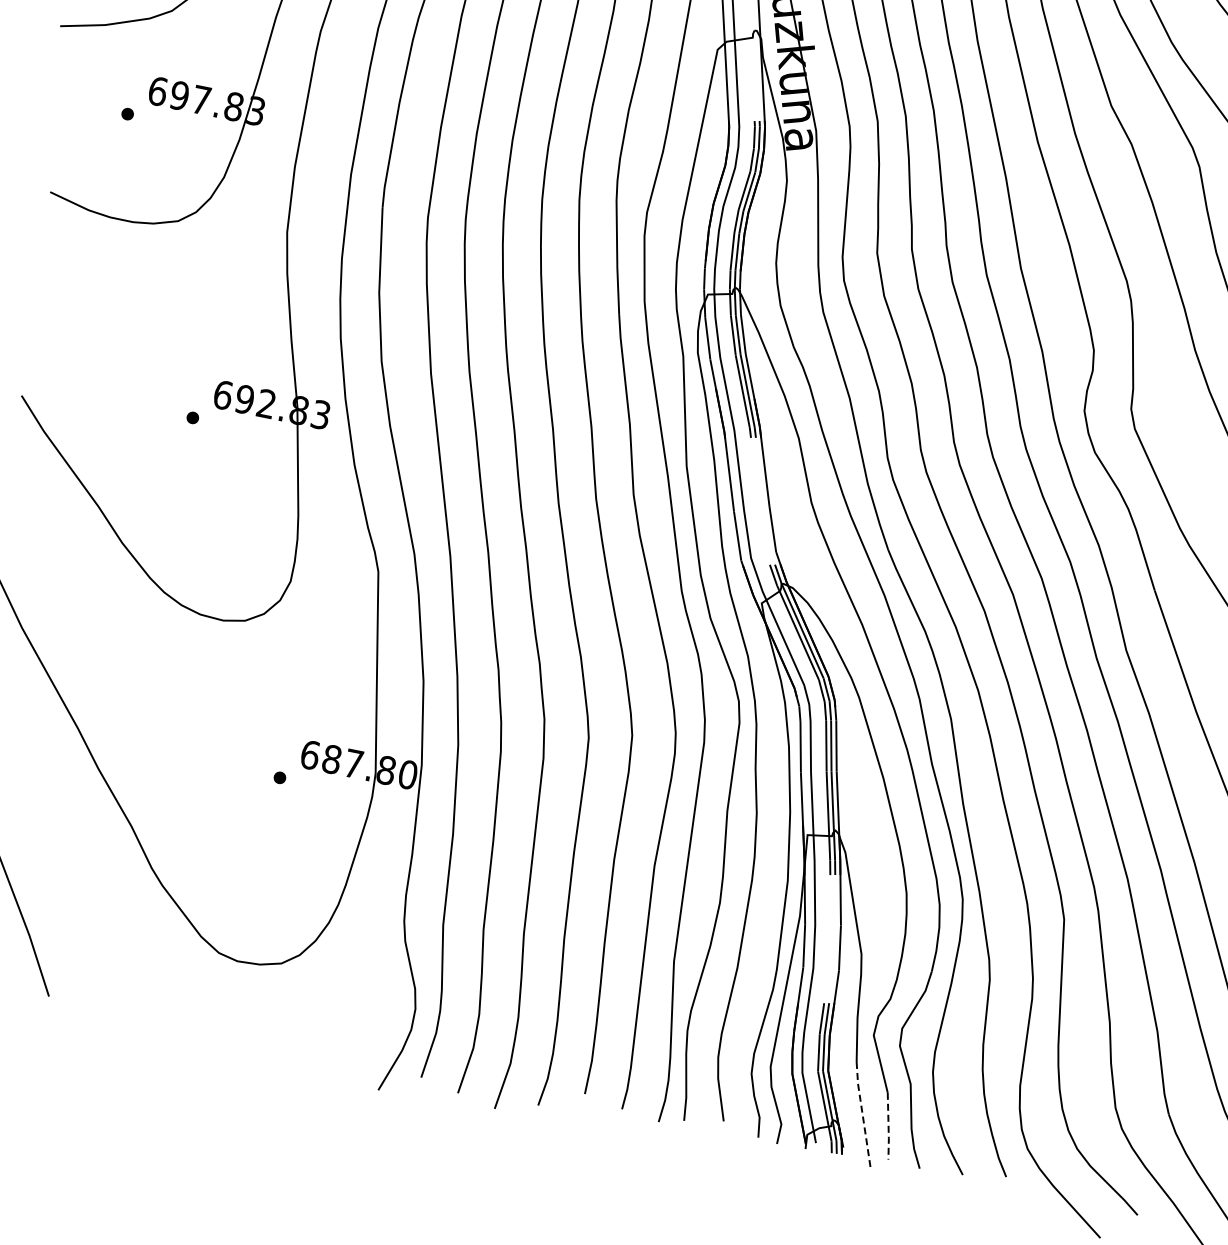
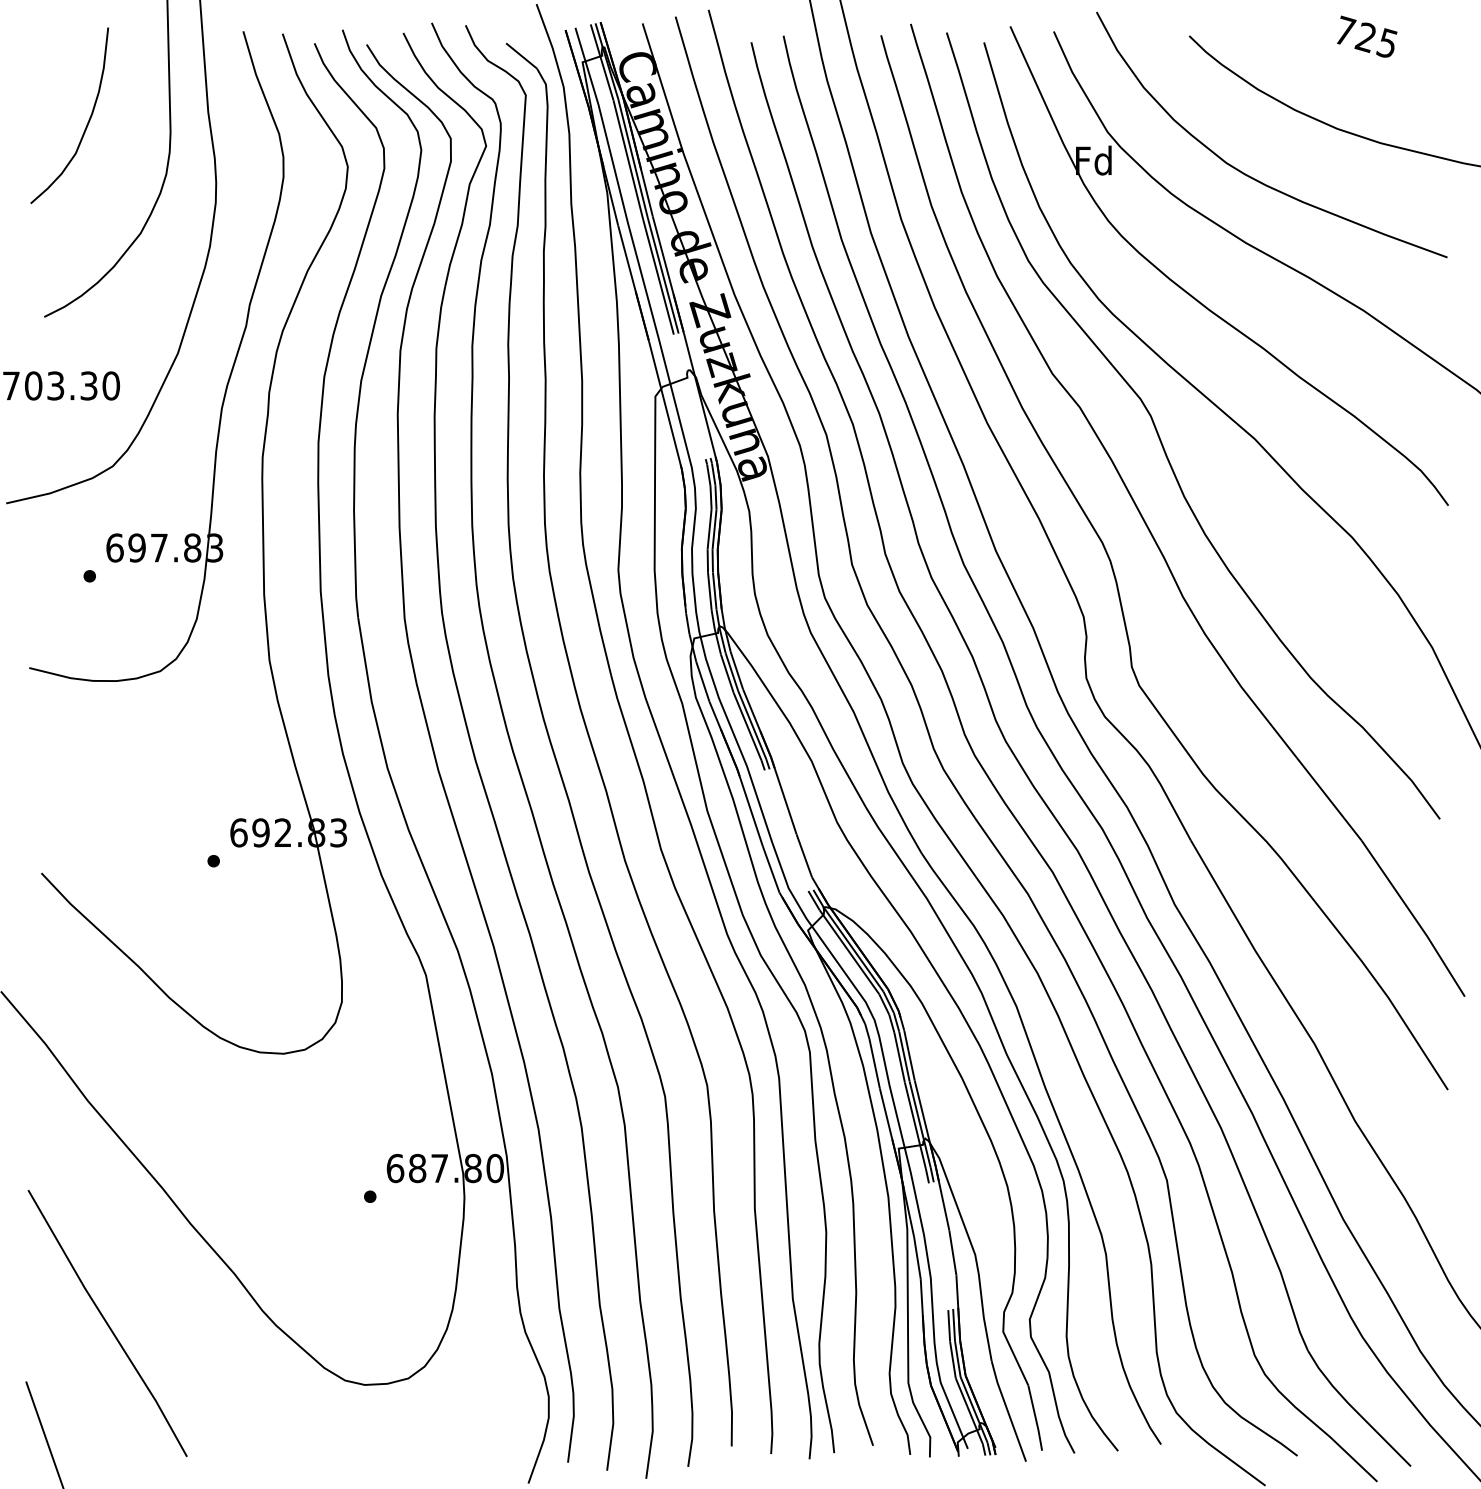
line: (862, 1114) -> (1007, 1411), dashed -> solid
line: (888, 1126) -> (1035, 1418), dashed -> solid

